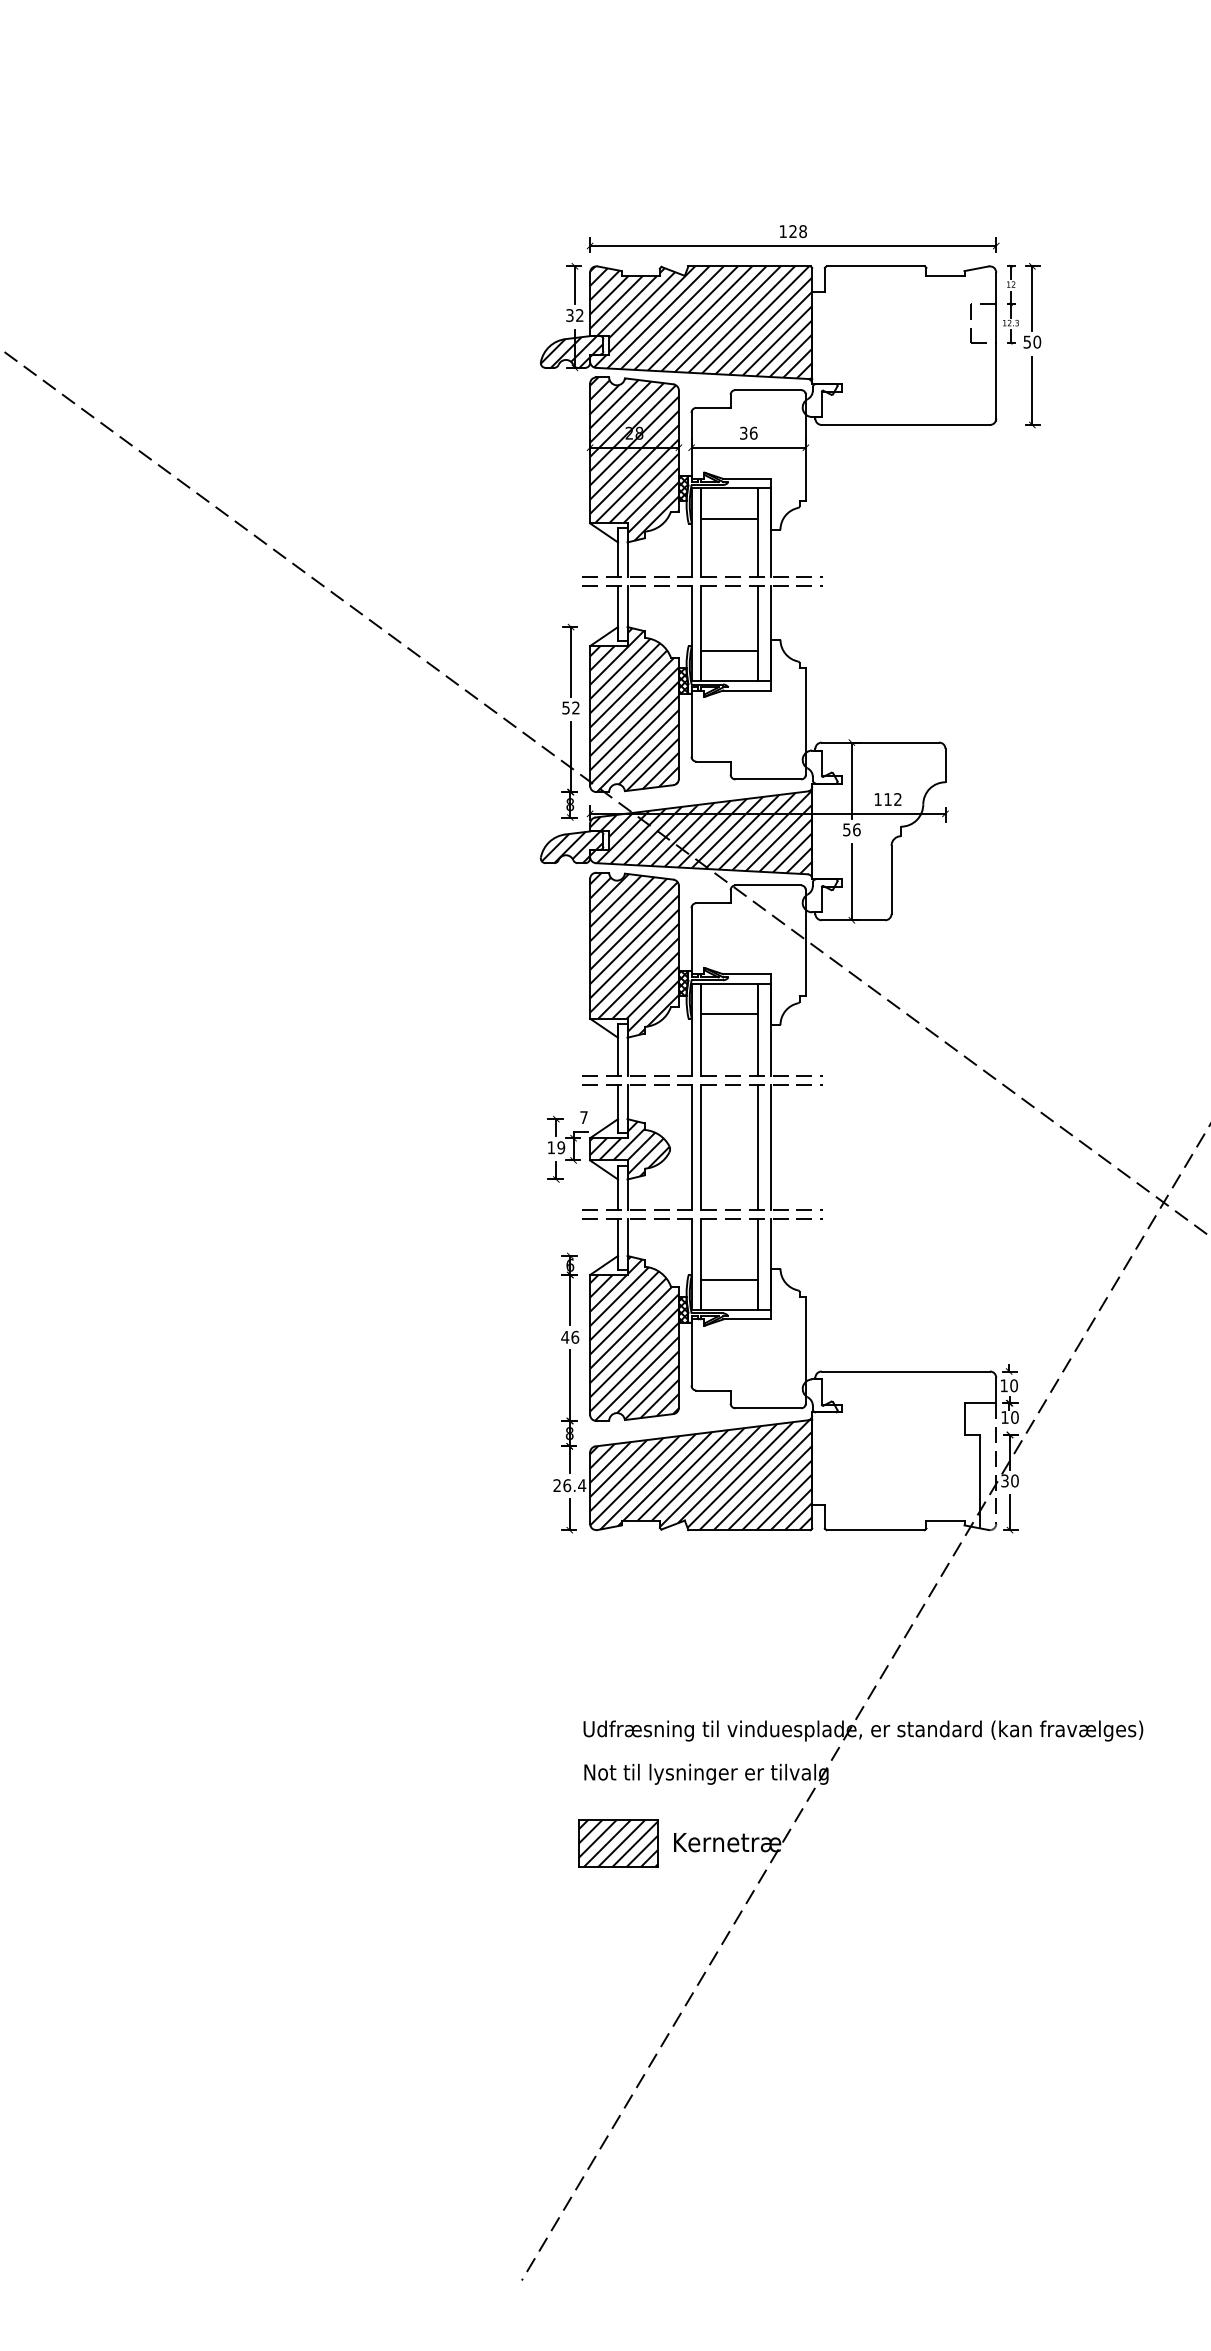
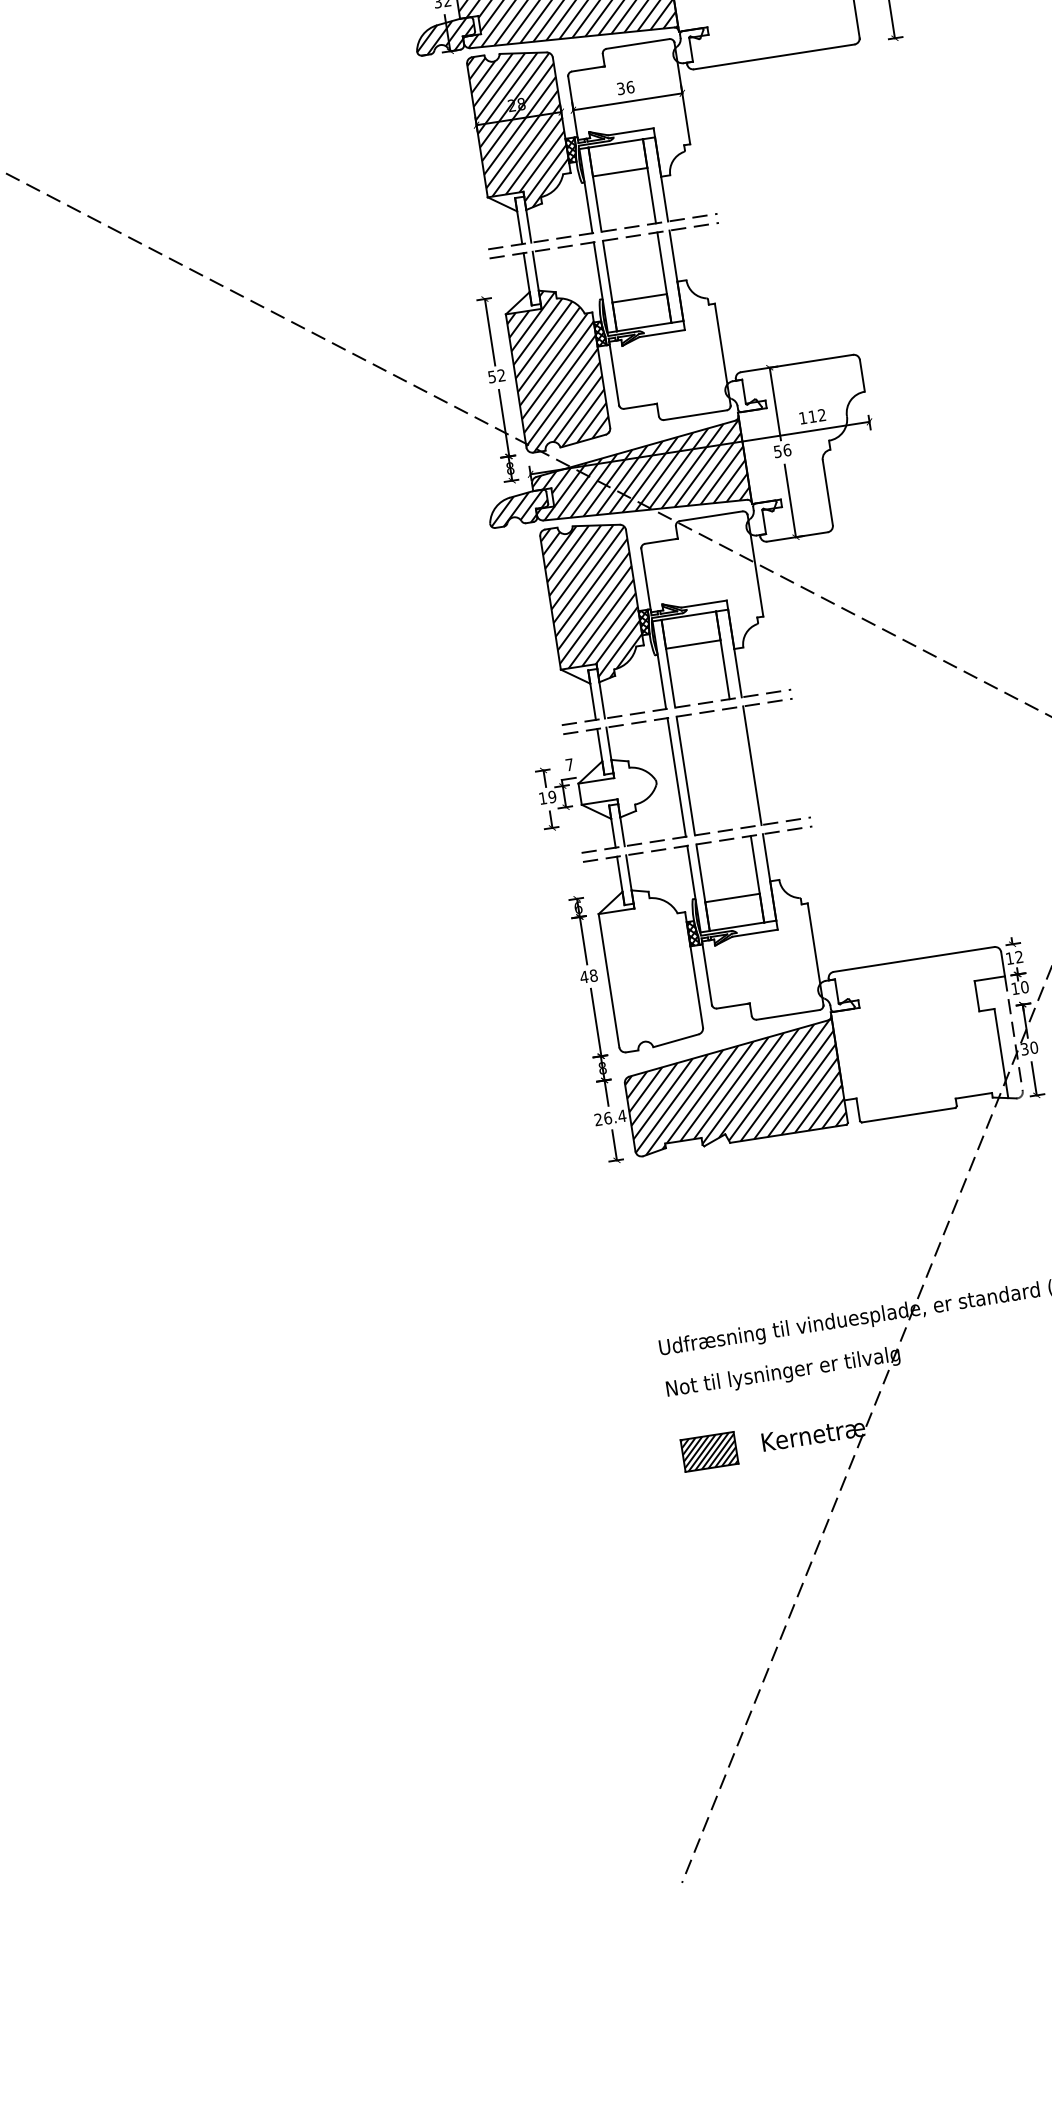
line: (758, 1147) -> (740, 767), removed
hatch: (629, 1148) -> (617, 787), removed
text: (575, 1336) -> (593, 974), 46 -> 48
hatch: (634, 1338) -> (650, 968), removed
text: (1013, 1385) -> (1018, 956), 10 -> 12
part: (618, 1843) -> (709, 1451), size x0.7

